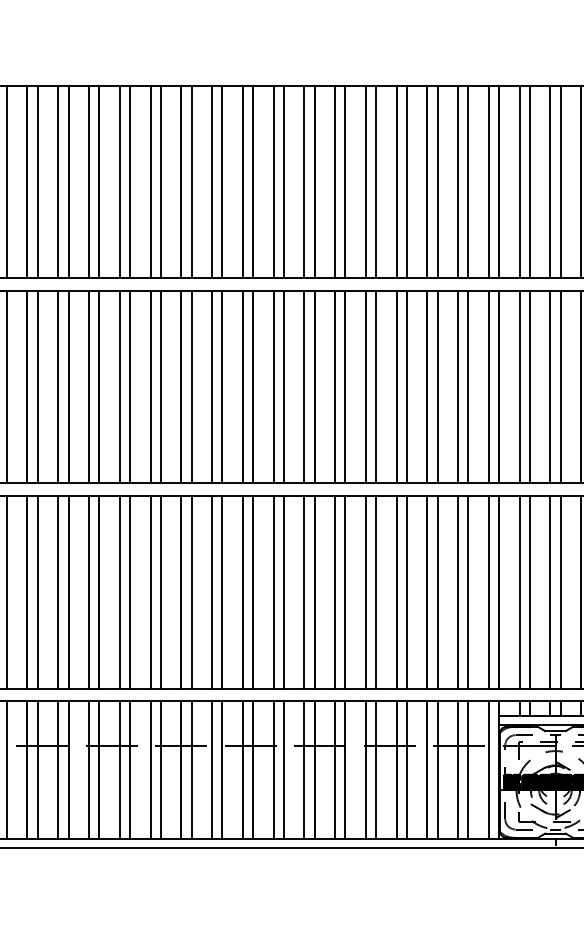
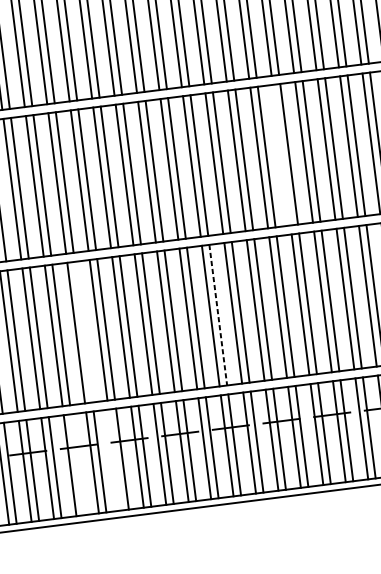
line: (365, 386) -> (281, 154), removed
line: (68, 591) -> (83, 331), removed
line: (253, 592) -> (218, 315), solid -> dashed
line: (37, 769) -> (77, 464), removed
line: (89, 769) -> (115, 459), removed

